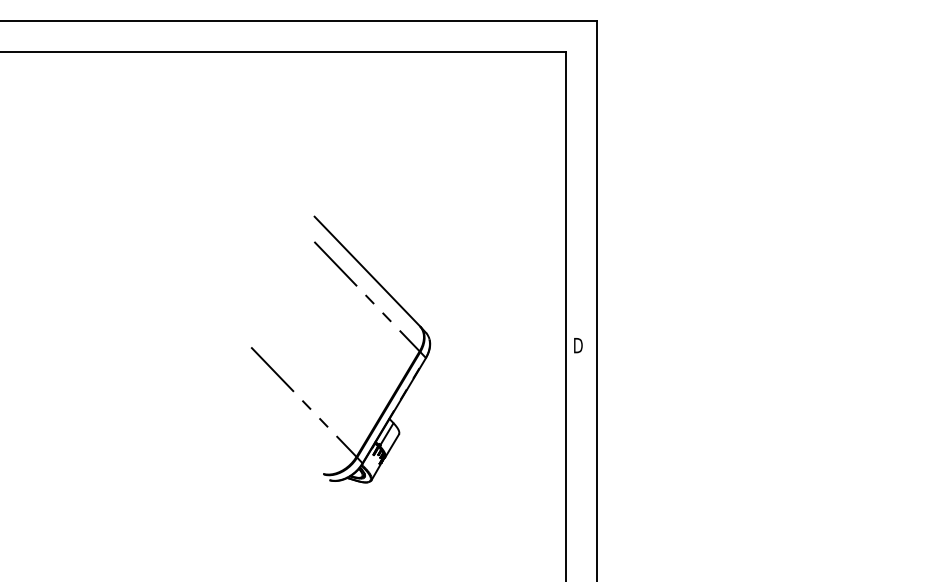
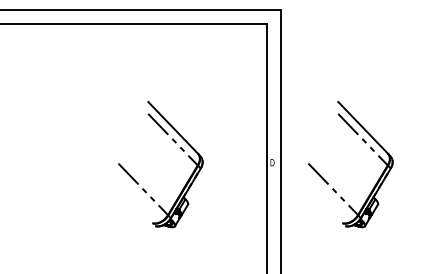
part: (786, 315) -> (370, 148), added

